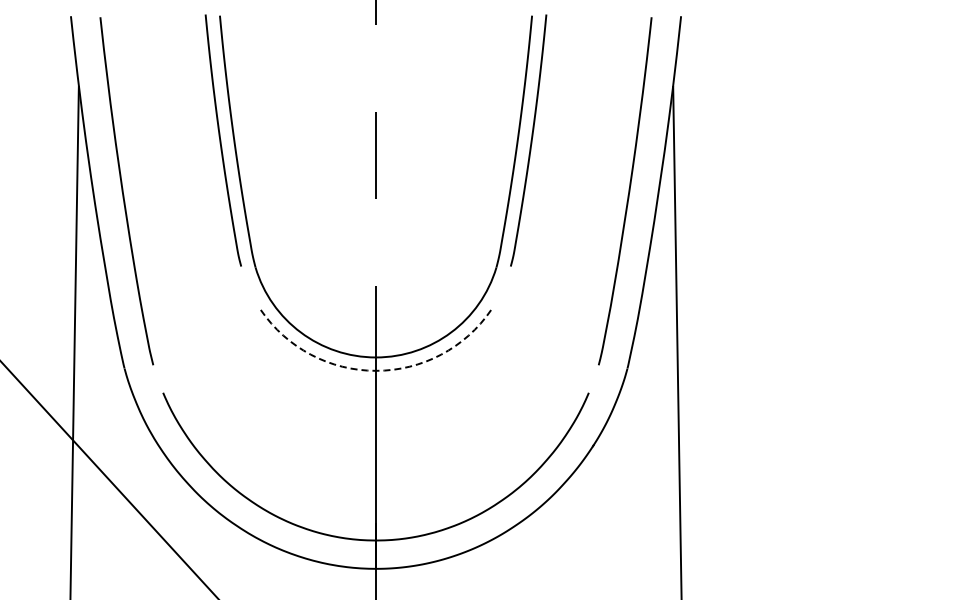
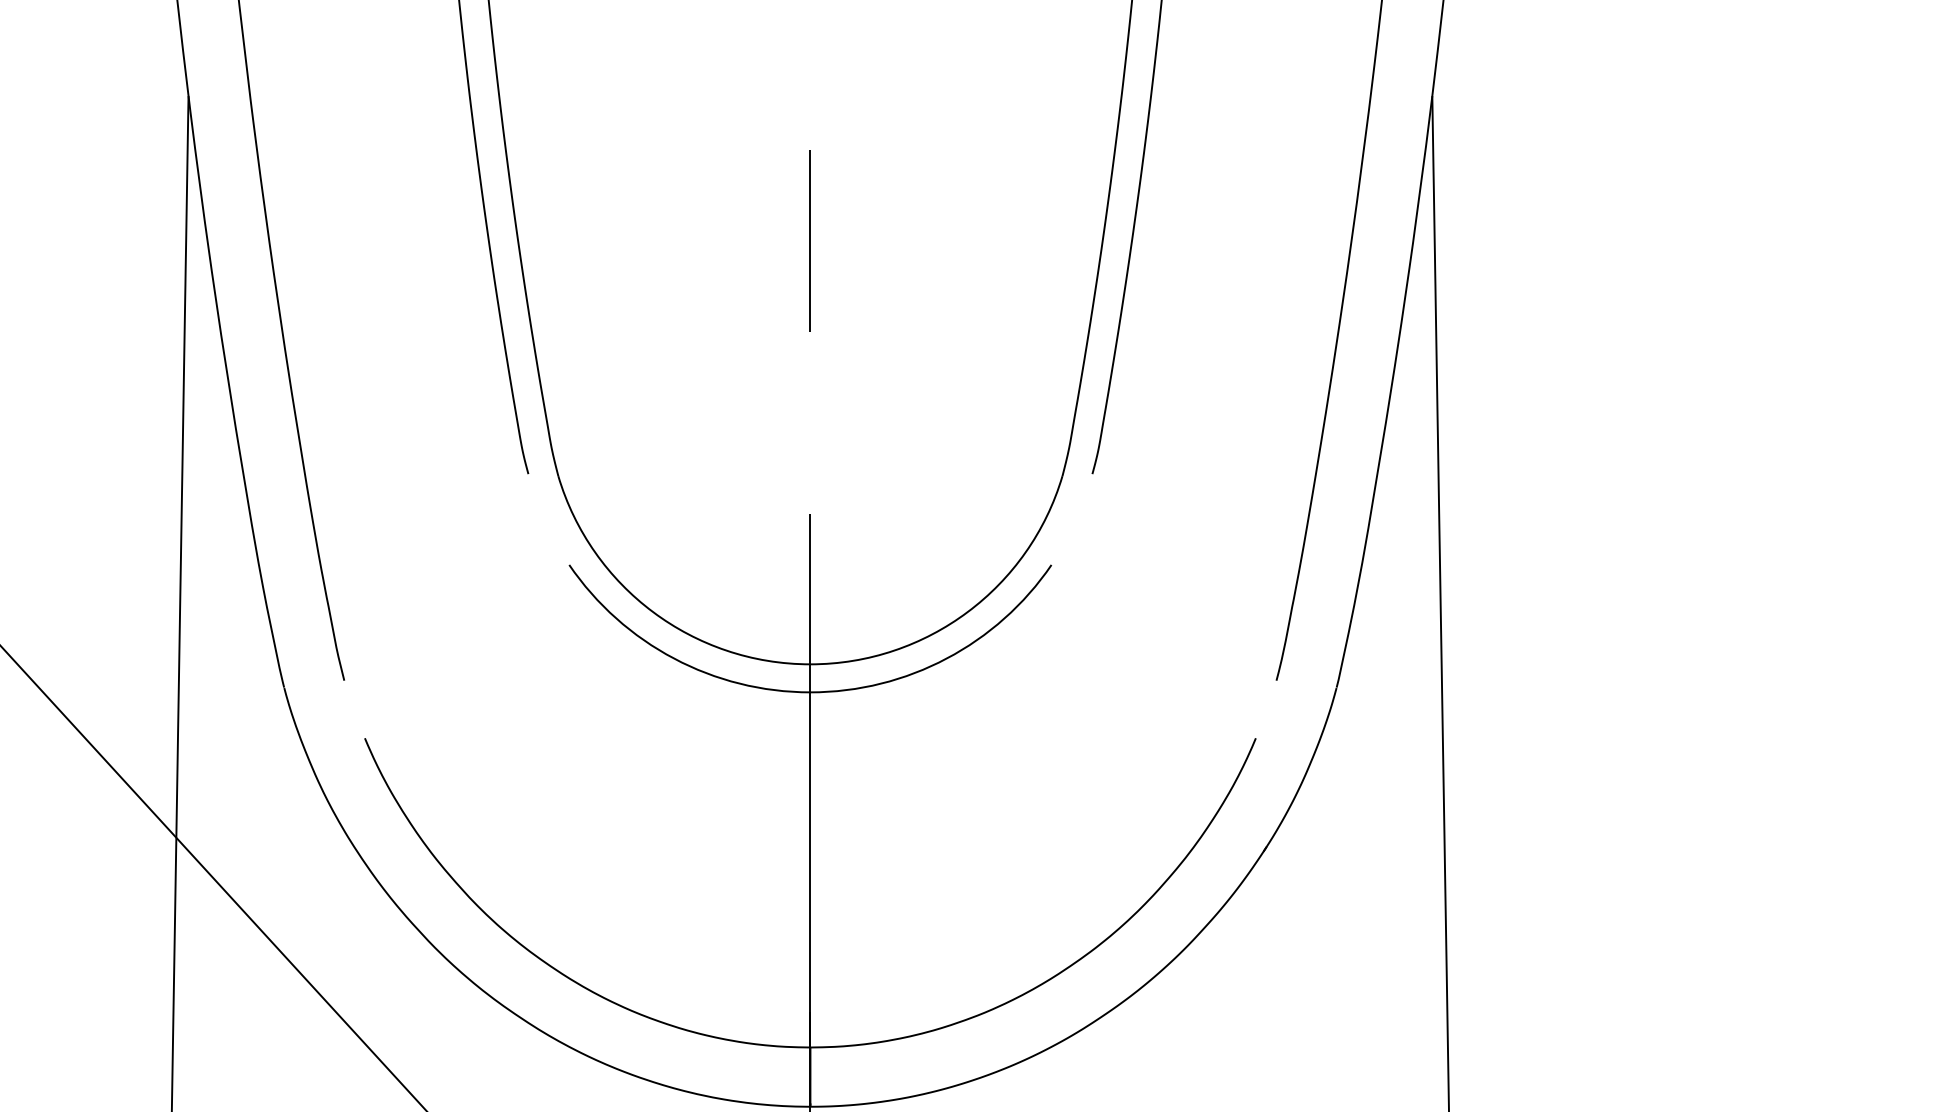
arc: (376, 370) -> (811, 691), dashed -> solid

